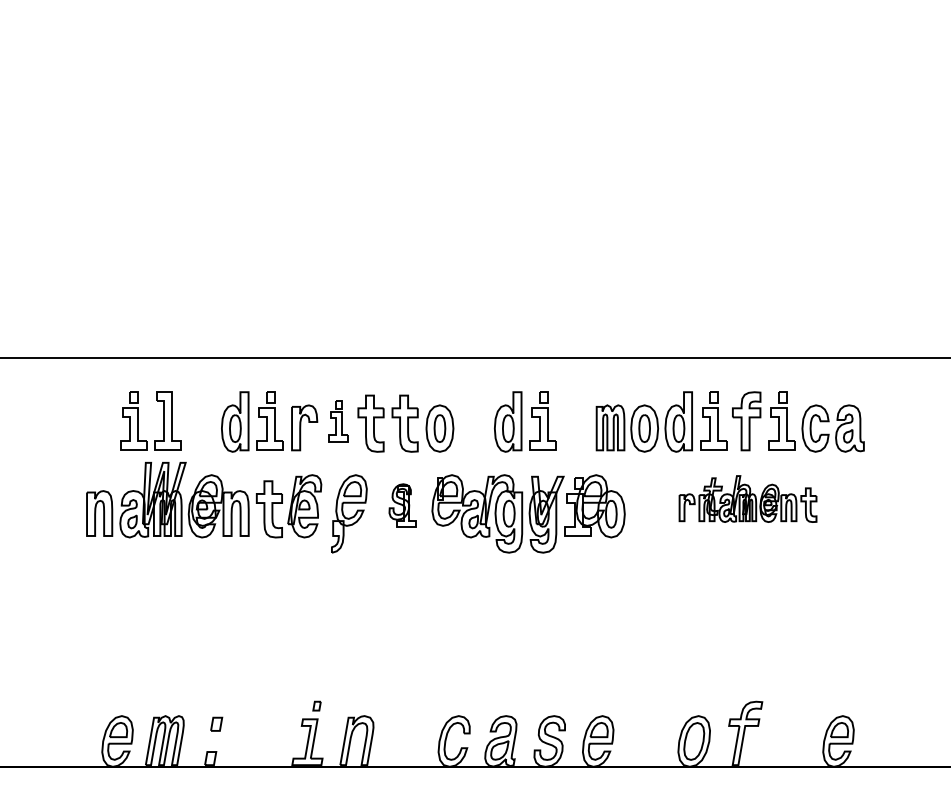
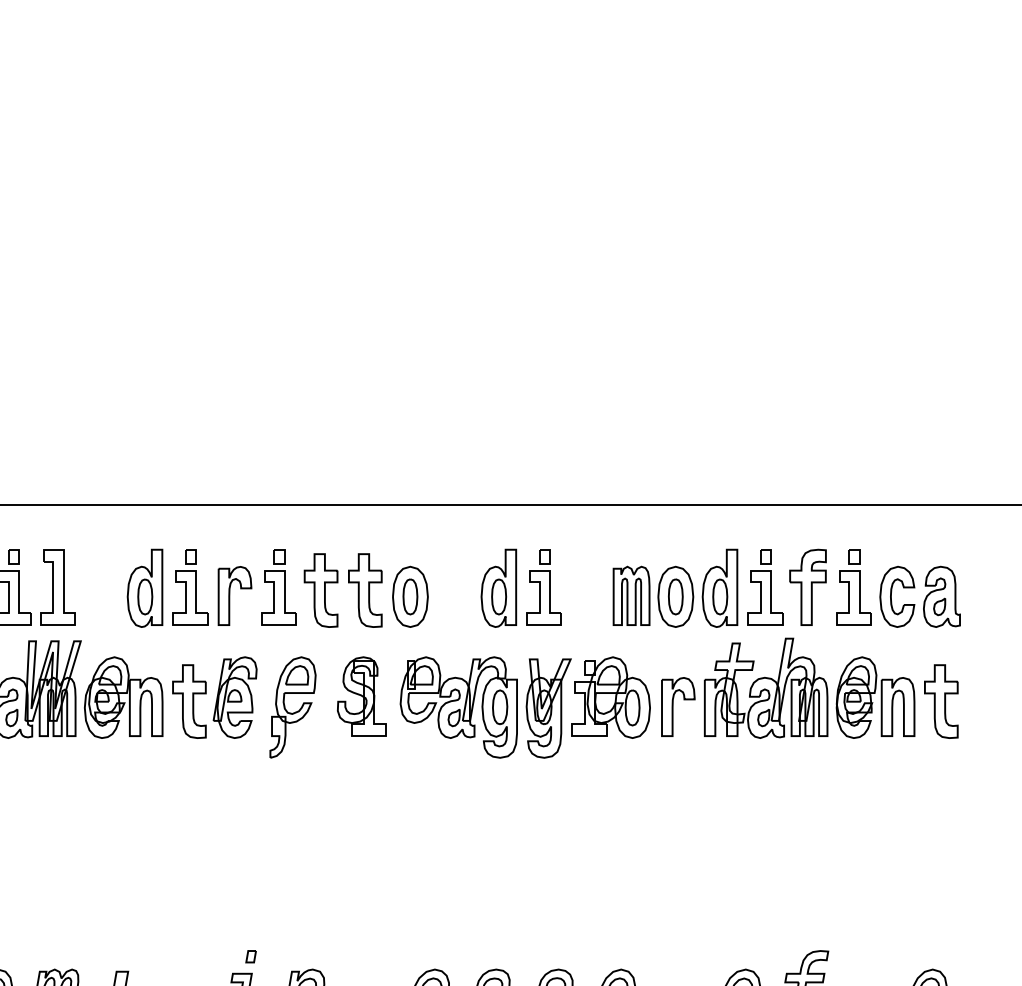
part: (338, 420) -> (278, 586), size x1.43
part: (747, 498) -> (809, 687), size x1.67
part: (402, 505) -> (361, 696), size x1.43

